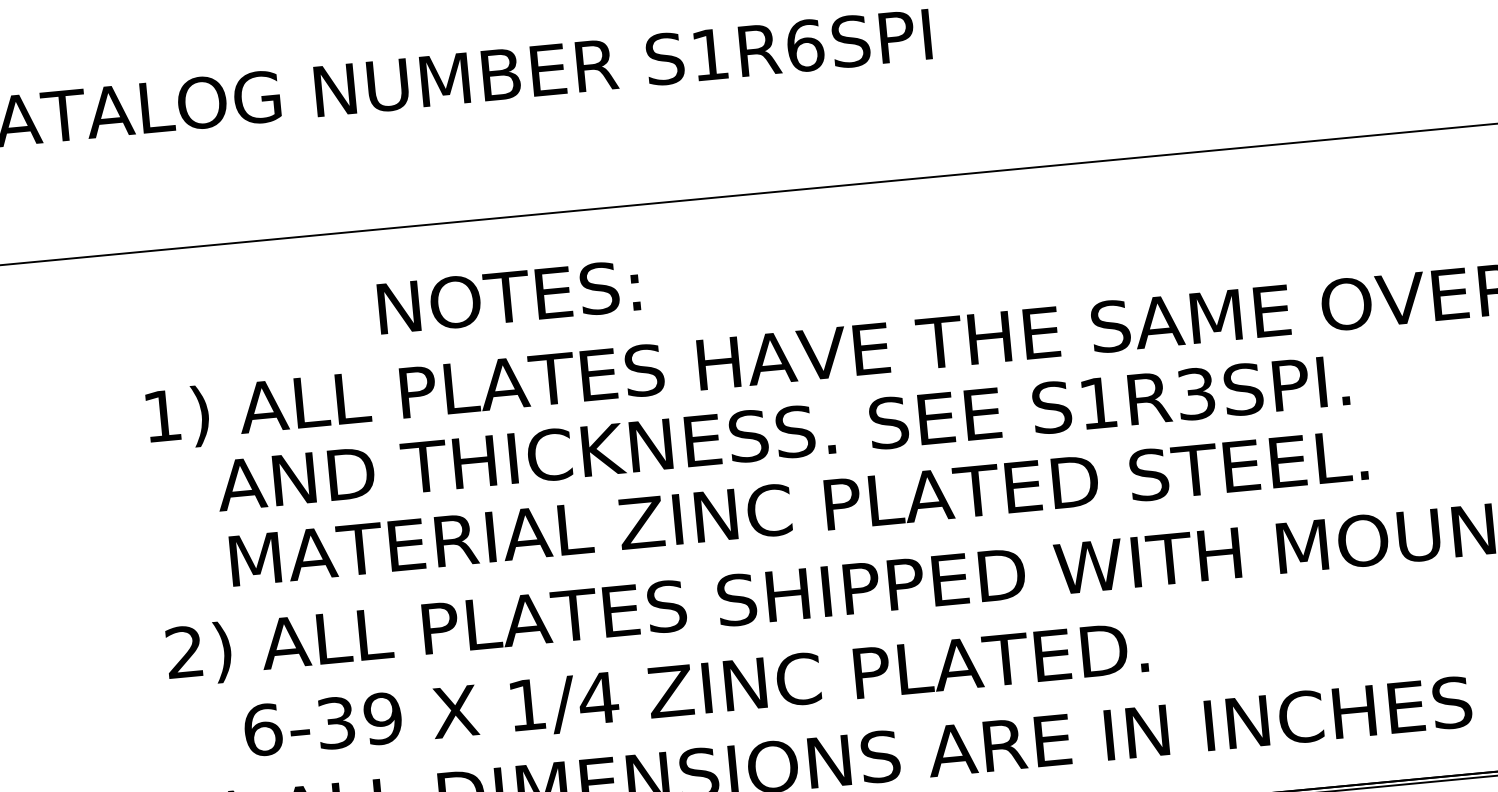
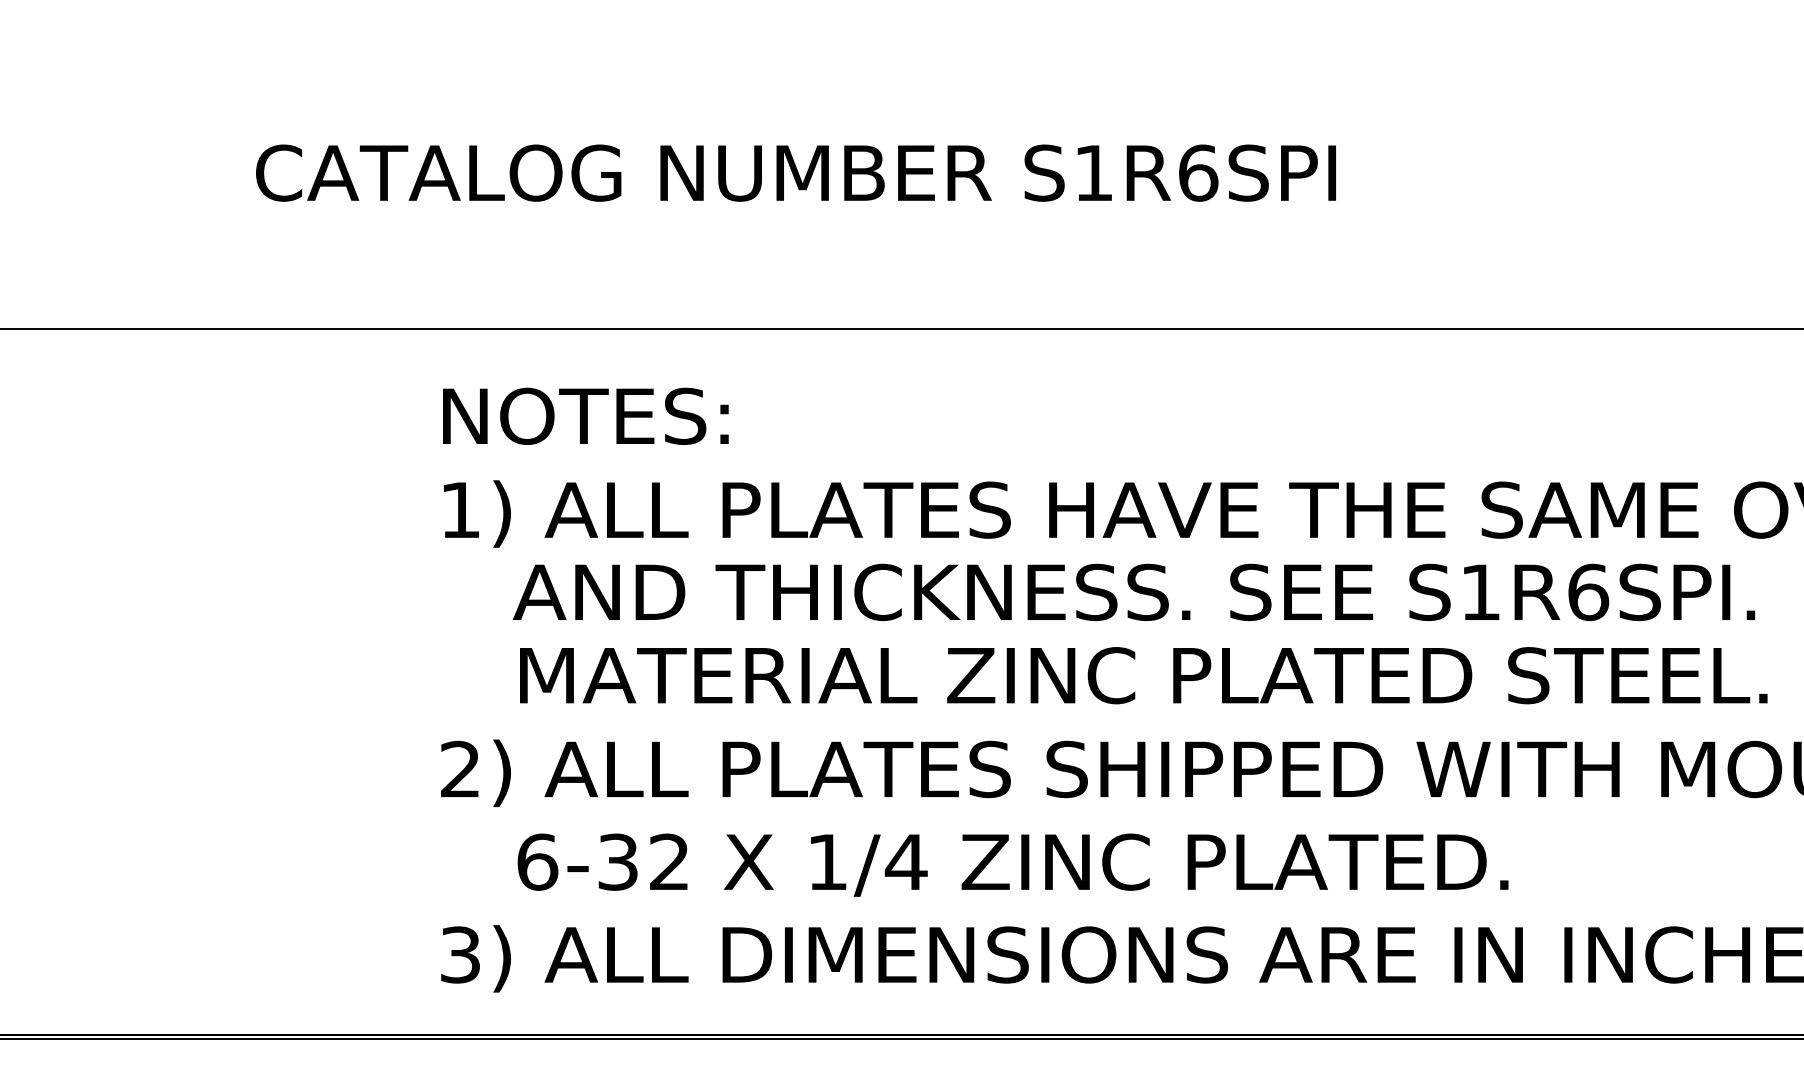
text: (508, 296) -> (585, 415), moved
text: (1196, 394) -> (1588, 592), S1R3SPI. -> S1R6SPI.
text: (382, 718) -> (669, 861), 6-39 -> 6-32

